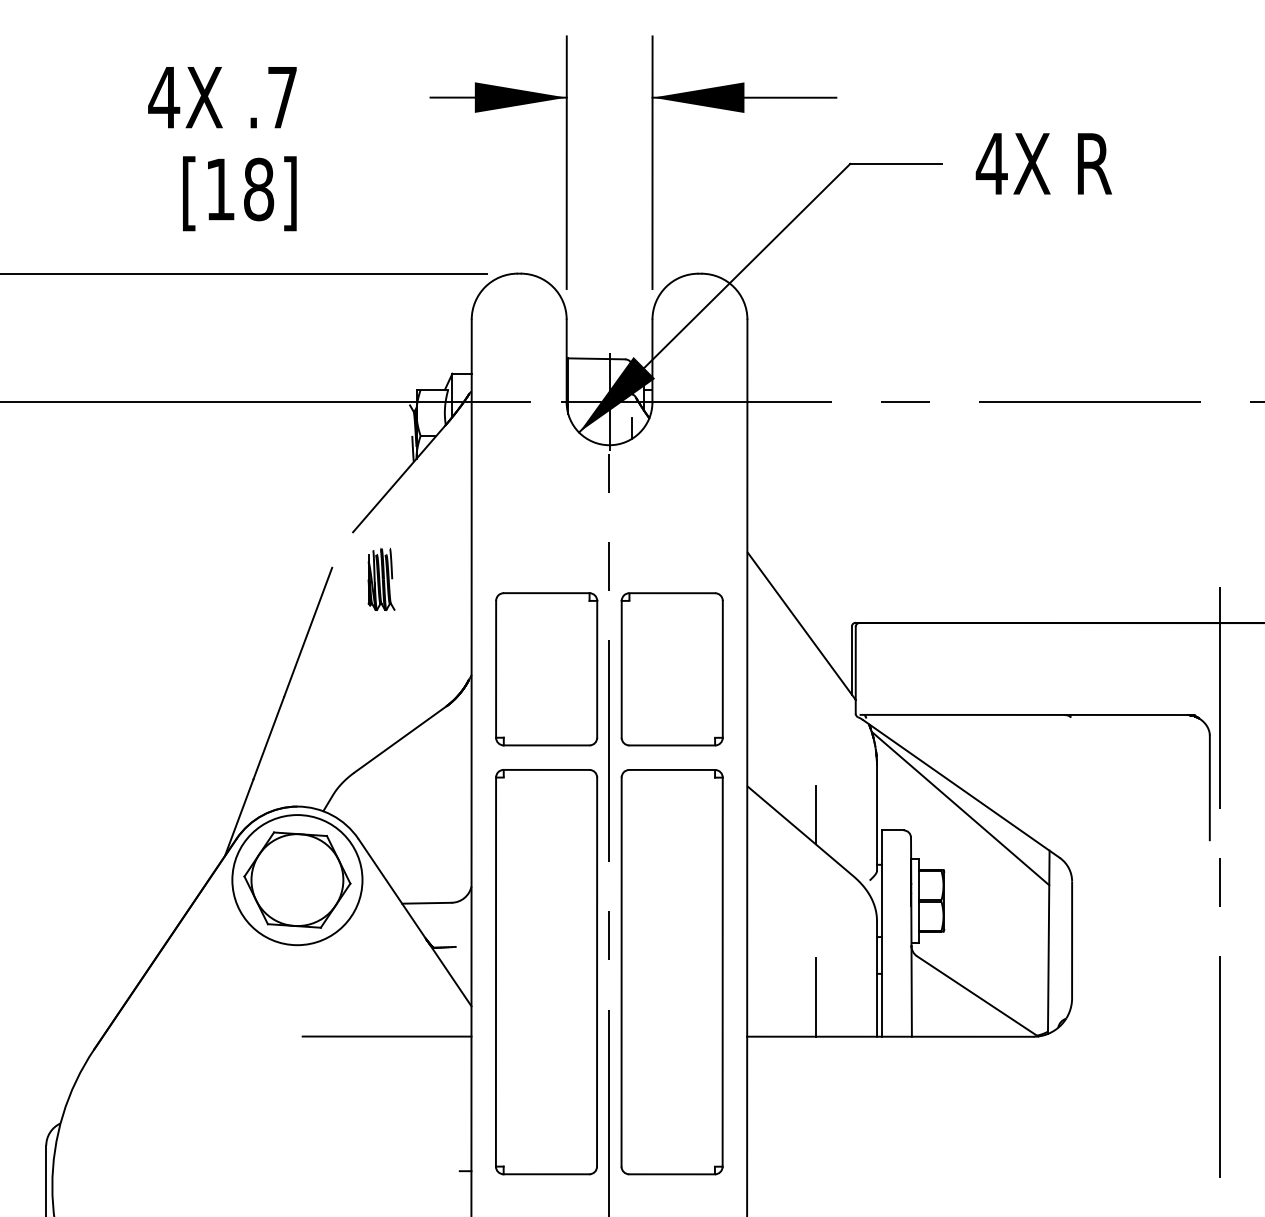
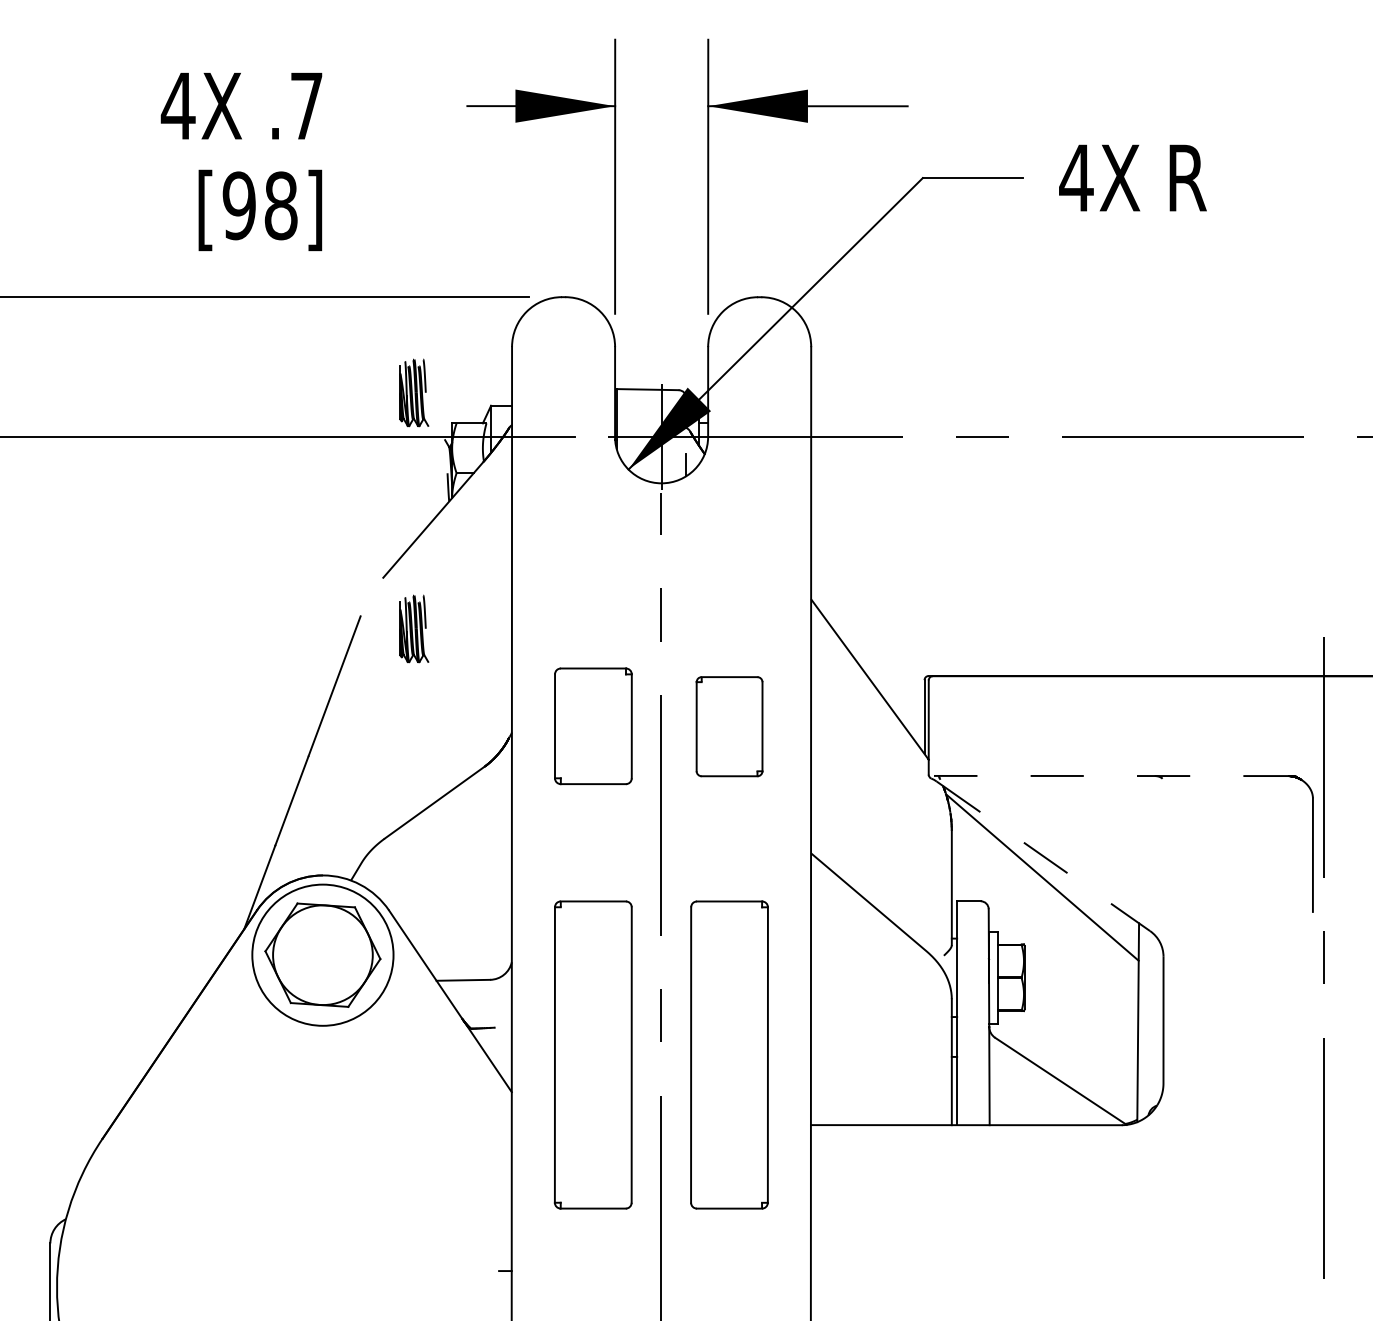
text: (219, 189) -> (238, 205), [18] -> [98]
part: (381, 361) -> (414, 392), added
part: (546, 668) -> (593, 725), size x0.7
part: (672, 669) -> (729, 726), size x0.6
line: (1026, 715) -> (1114, 776), solid -> dashed
line: (961, 789) -> (1043, 856), solid -> dashed
line: (815, 814) -> (885, 884), removed
part: (546, 971) -> (593, 1054), size x0.7
part: (672, 971) -> (729, 1054), size x0.7
line: (815, 997) -> (885, 1082), removed
line: (386, 1036) -> (419, 1124), removed

